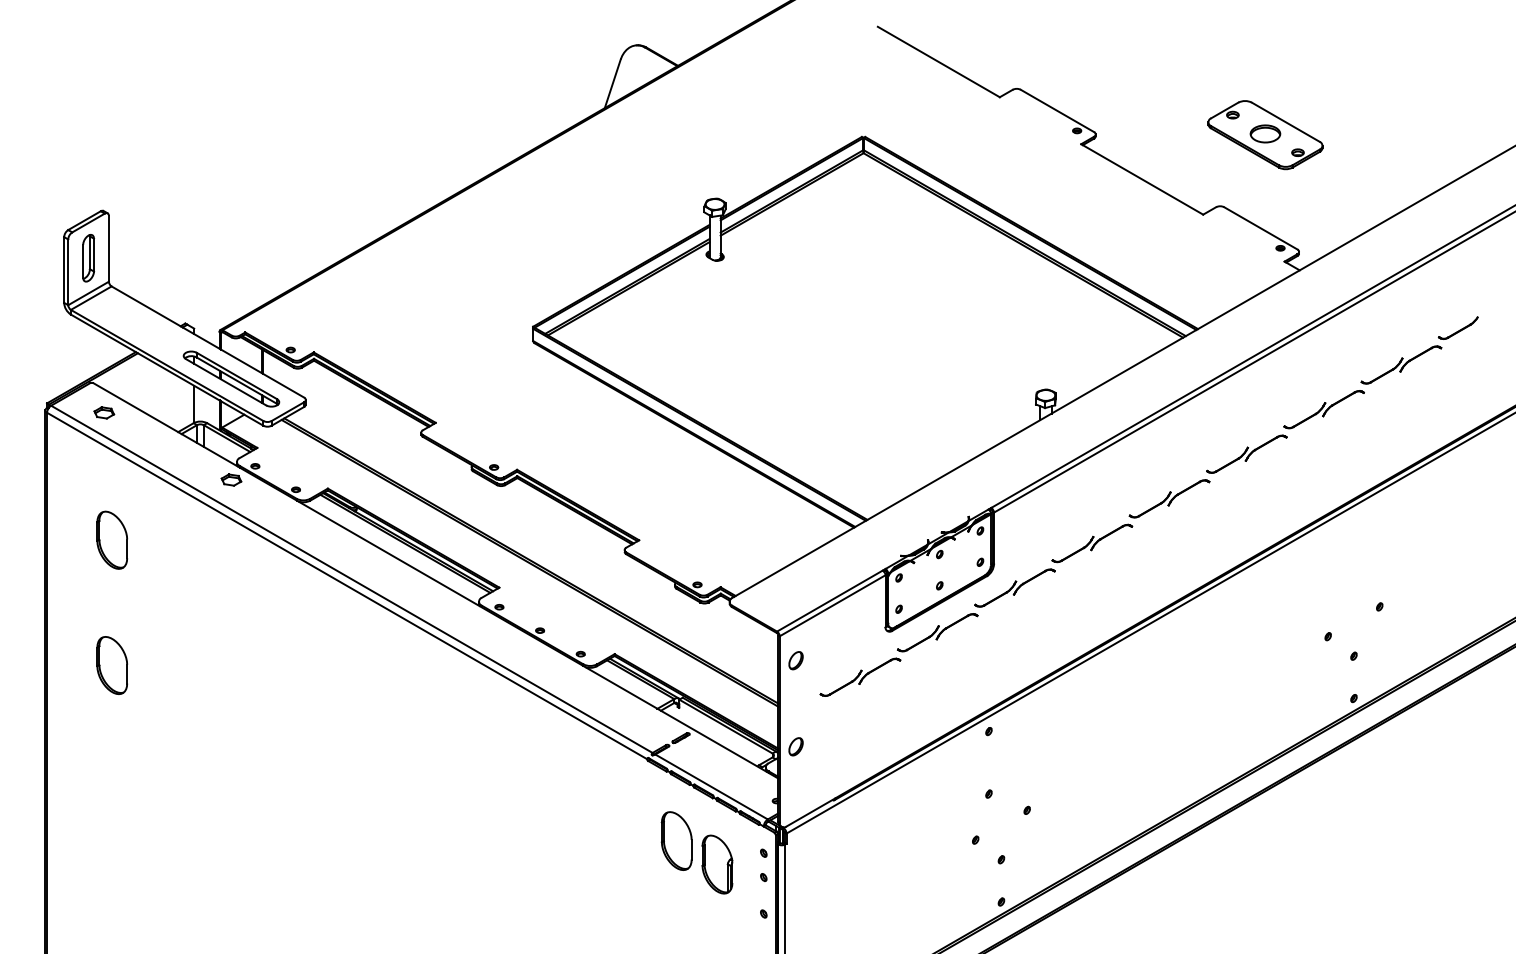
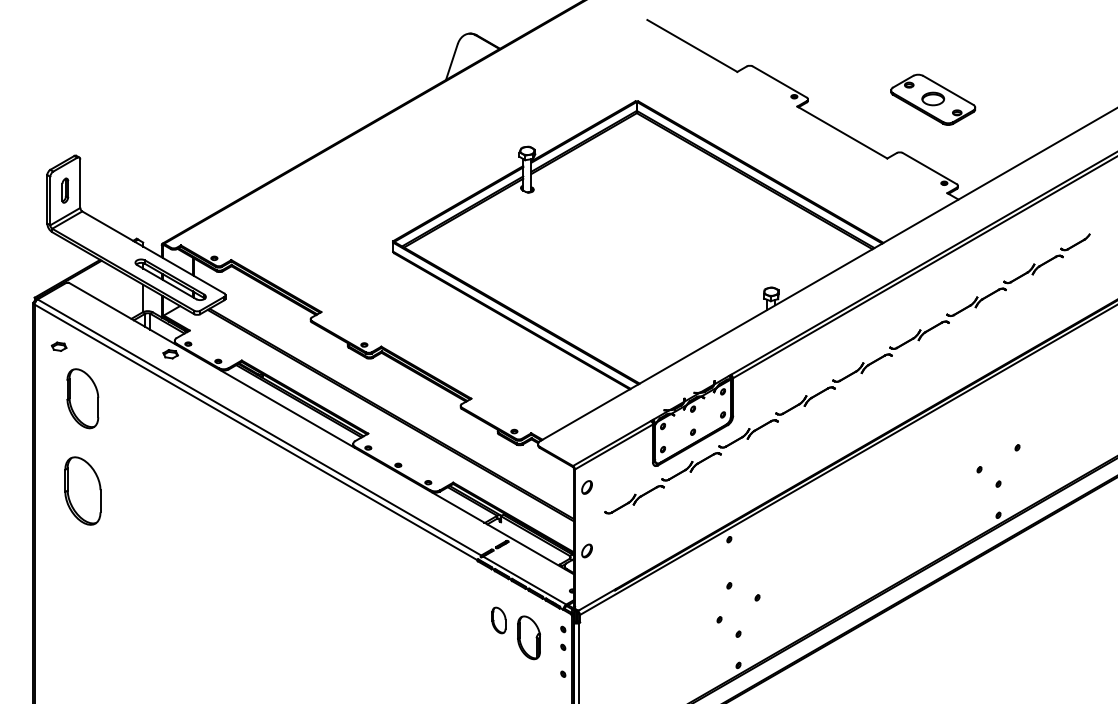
part: (88, 258) -> (65, 190), size x0.7
part: (104, 412) -> (59, 346), moved
part: (111, 539) -> (82, 398), size x1.4
part: (111, 665) -> (82, 491), size x1.6
part: (676, 840) -> (498, 620), size x0.6

